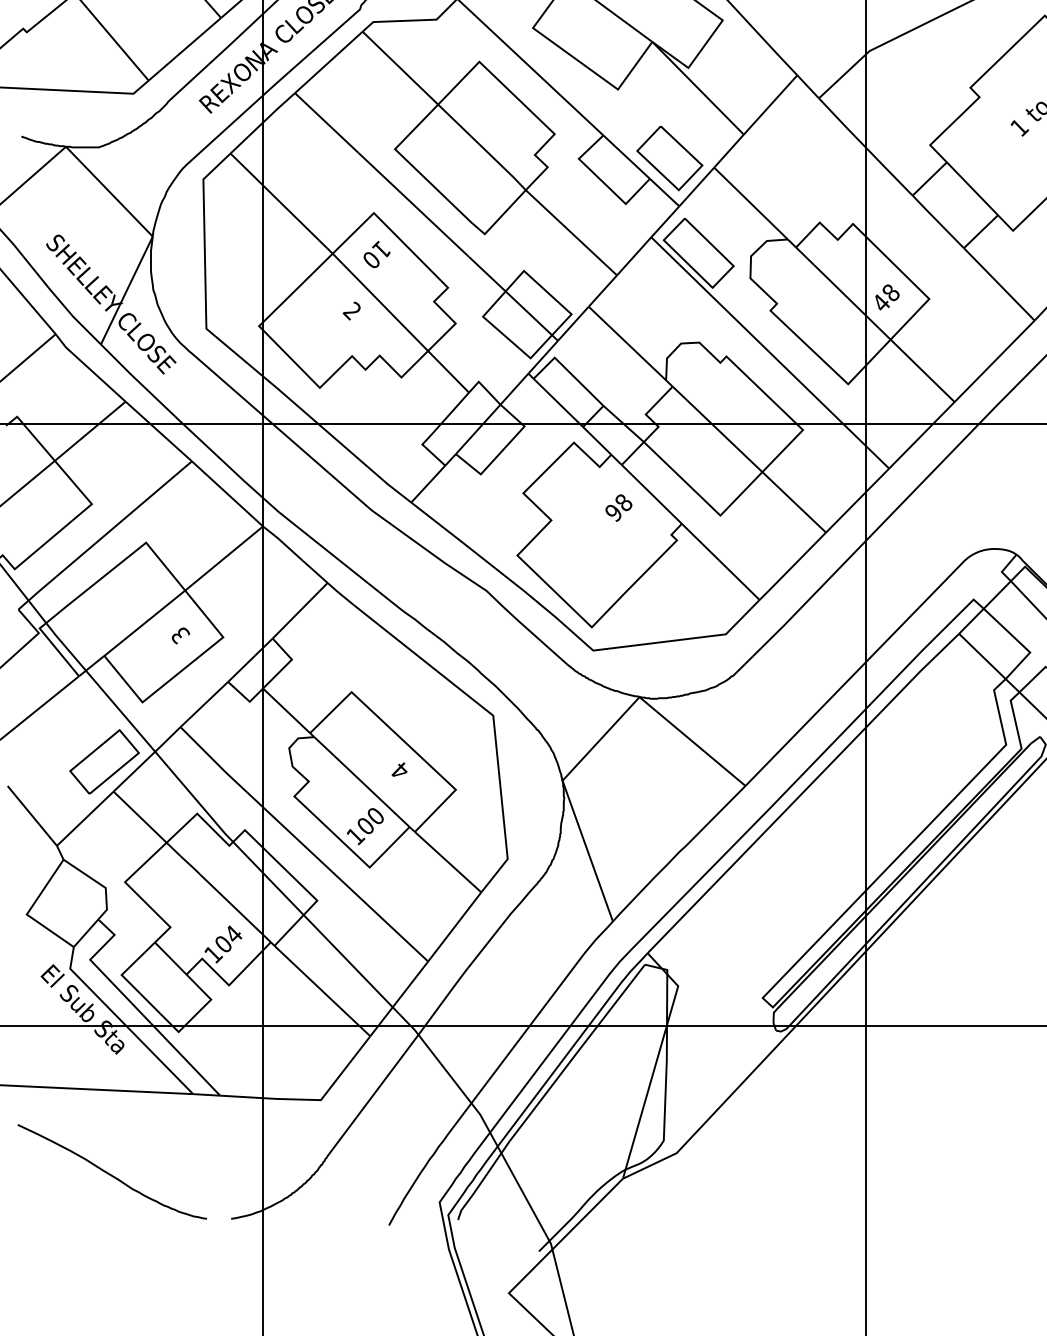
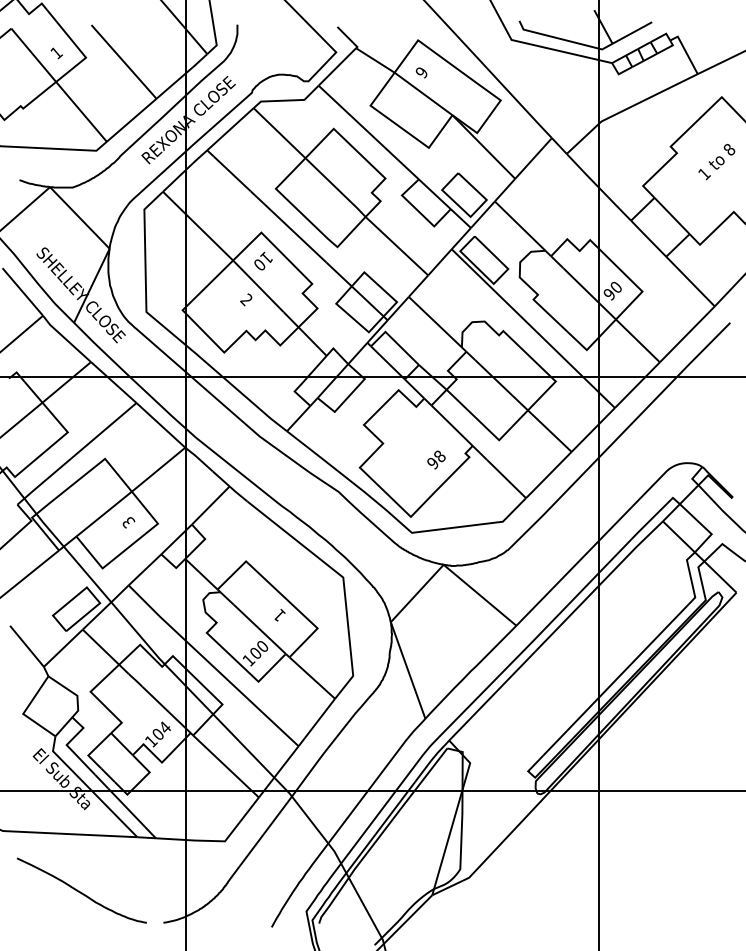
text: (885, 297) -> (612, 290), 48 -> 90
text: (618, 507) -> (436, 459), moved
text: (400, 769) -> (279, 614), 4 -> 1

